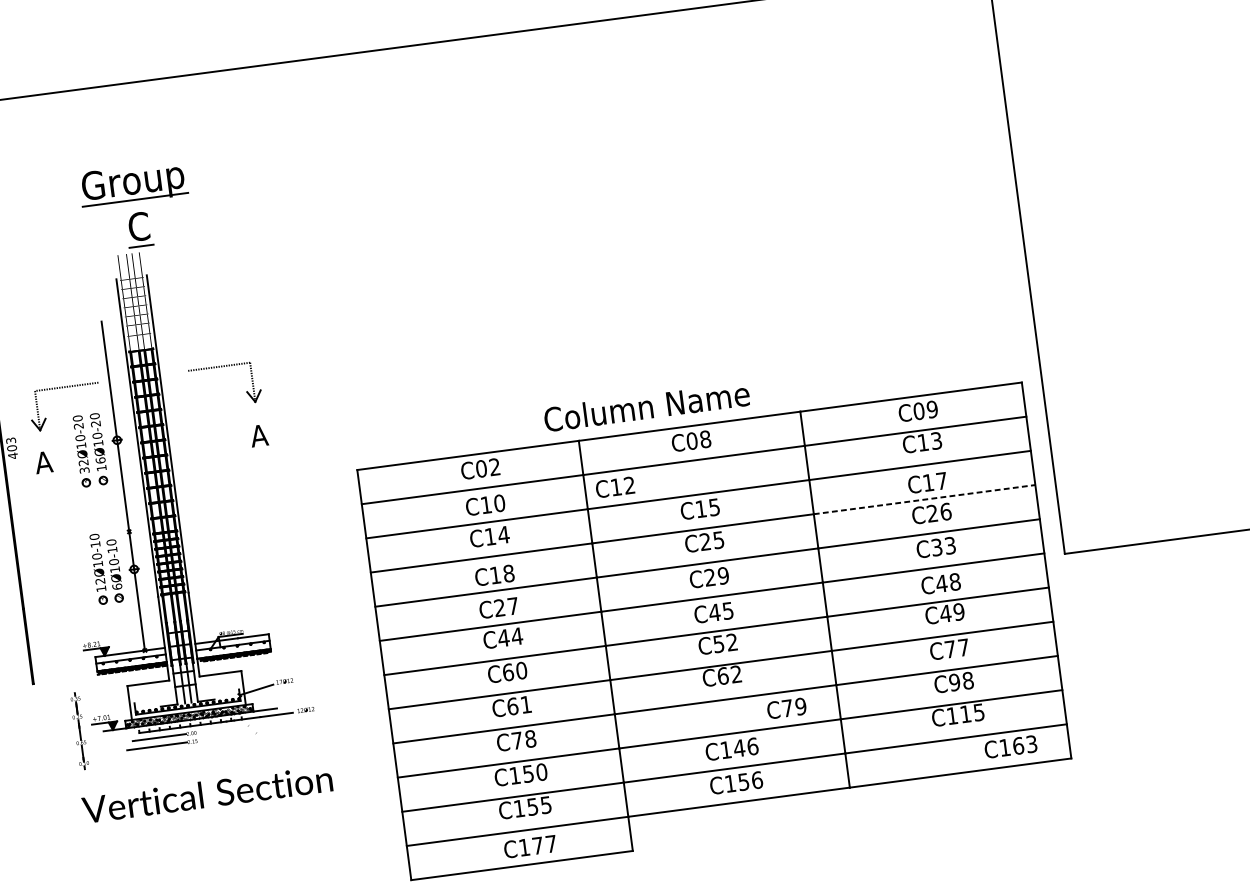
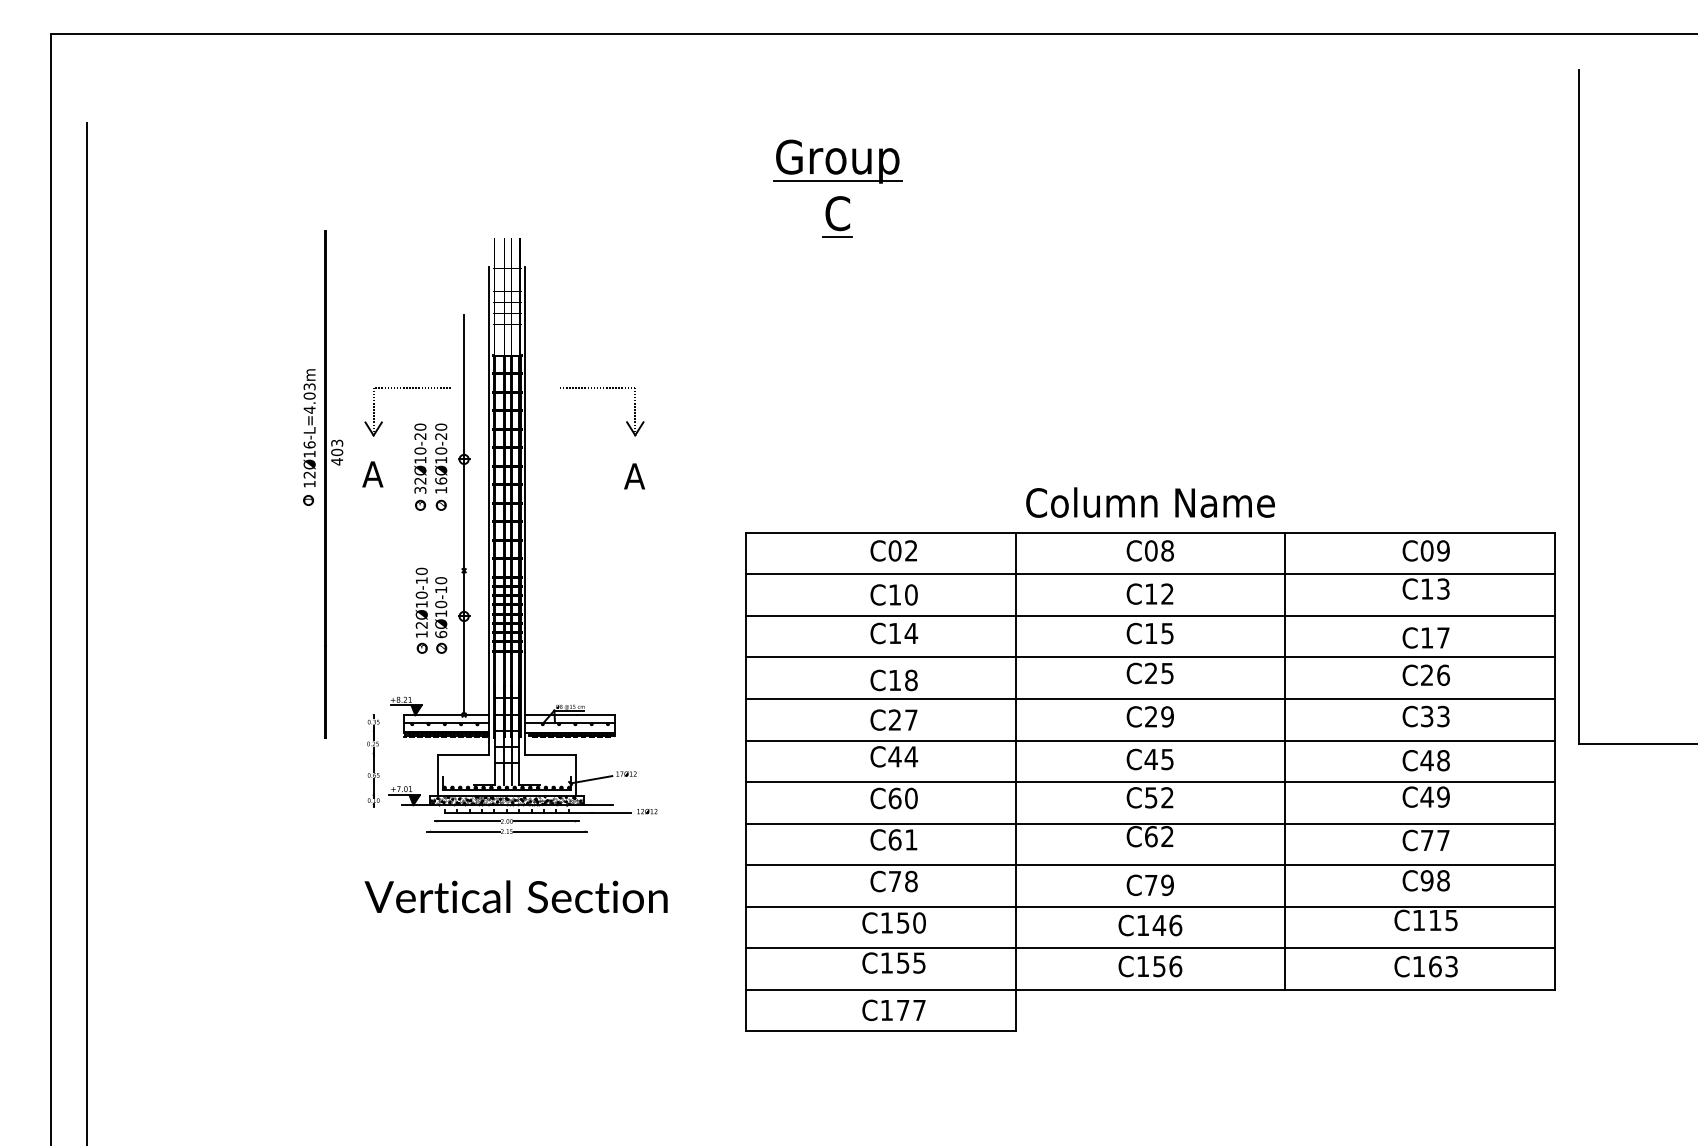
part: (135, 200) -> (837, 181), moved
text: (646, 406) -> (1150, 502), moved
text: (614, 486) -> (1149, 593), moved
line: (924, 499) -> (1419, 657), dashed -> solid
text: (786, 707) -> (1149, 884), moved
line: (223, 729) -> (545, 821), added
part: (79, 730) -> (373, 760), moved
line: (227, 737) -> (549, 831), added
text: (1010, 746) -> (1425, 966), moved

